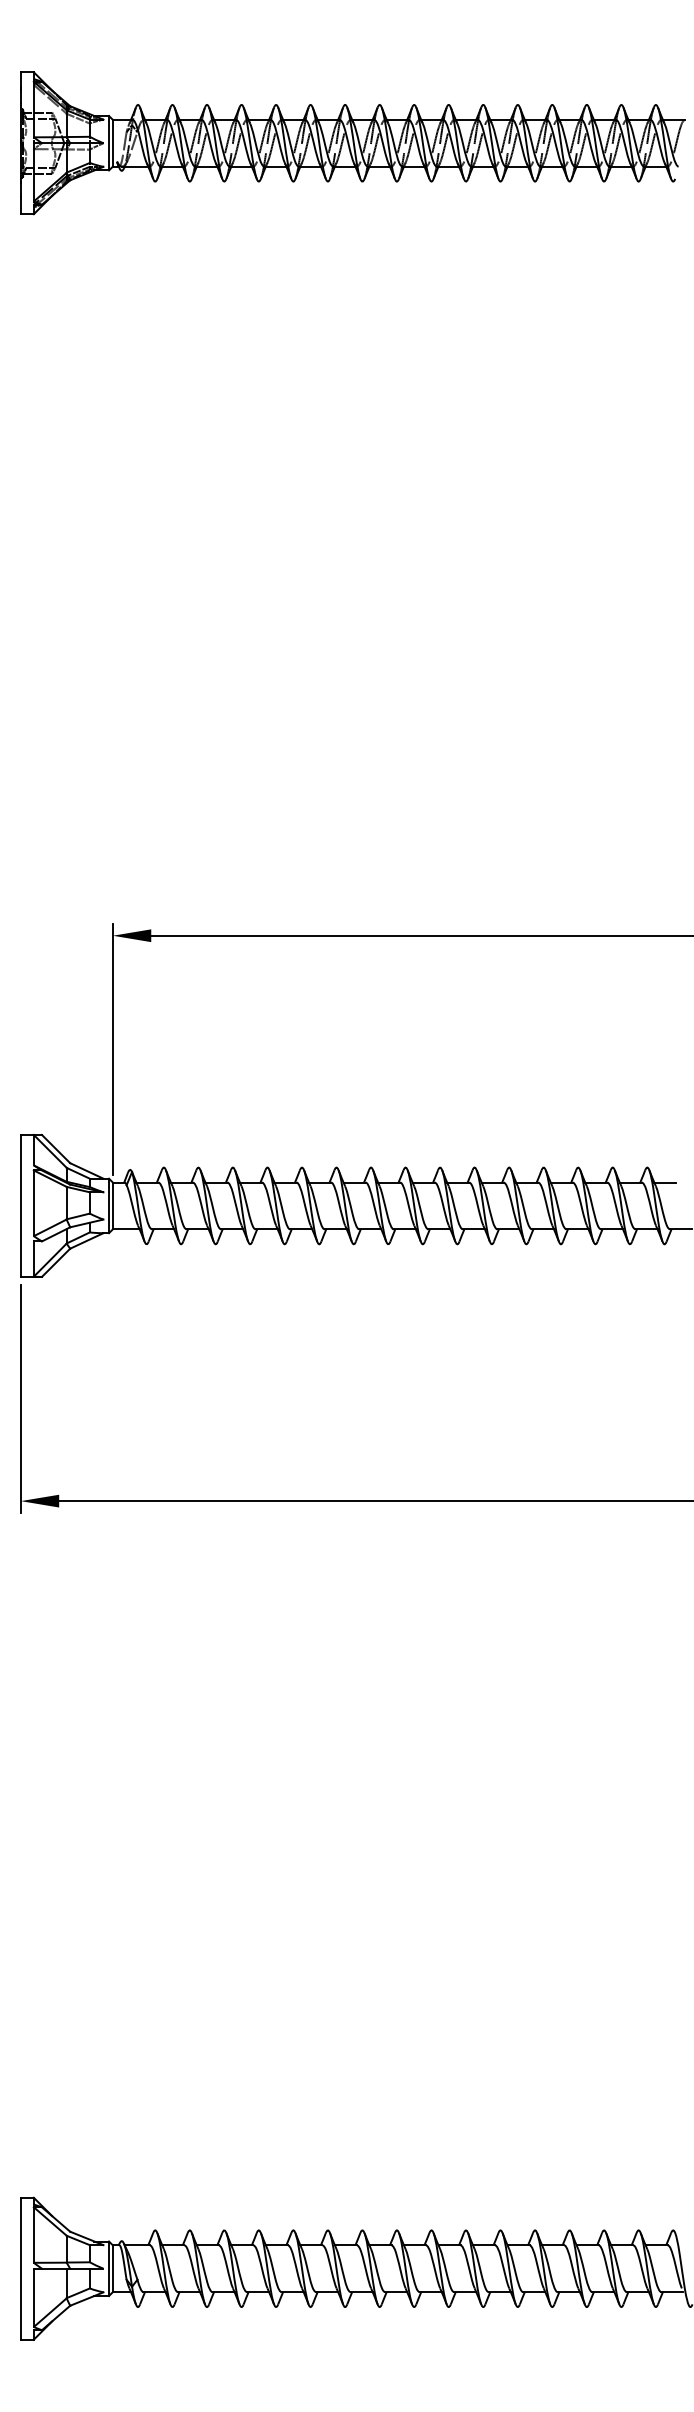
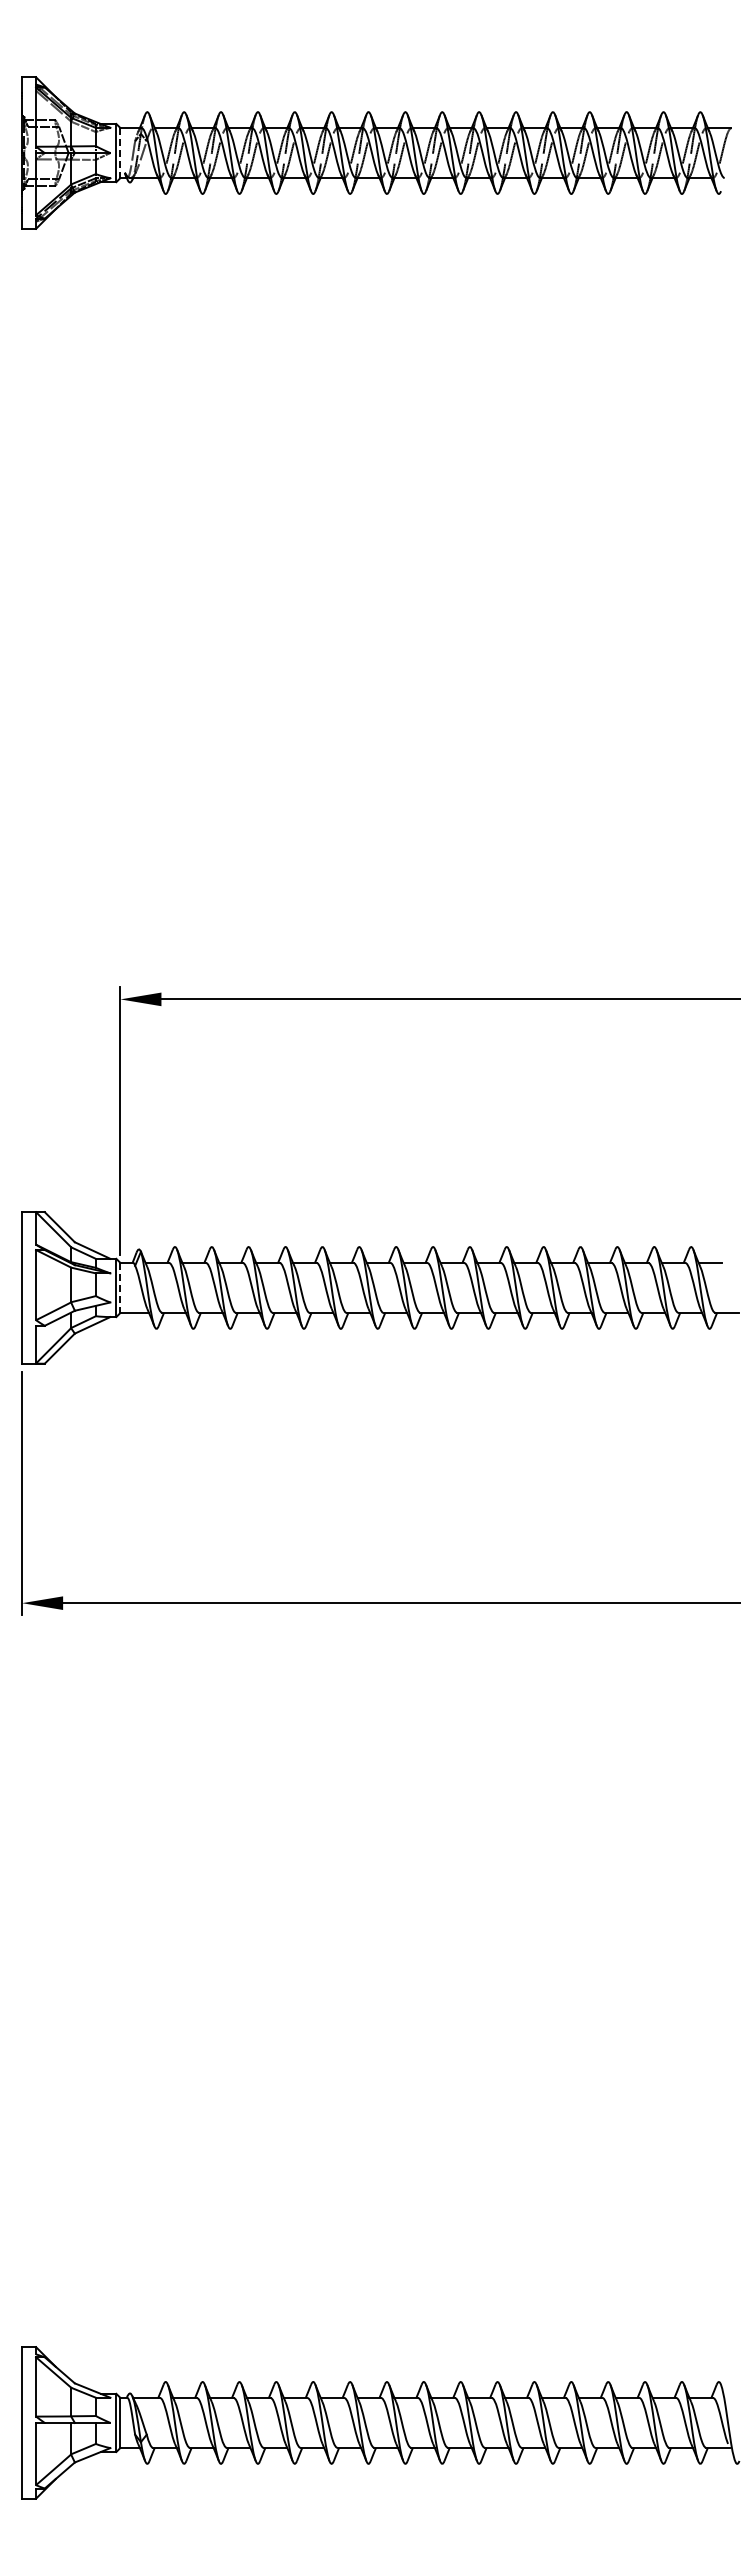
line: (112, 143) -> (120, 153), solid -> dashed
line: (112, 1205) -> (120, 1287), solid -> dashed

